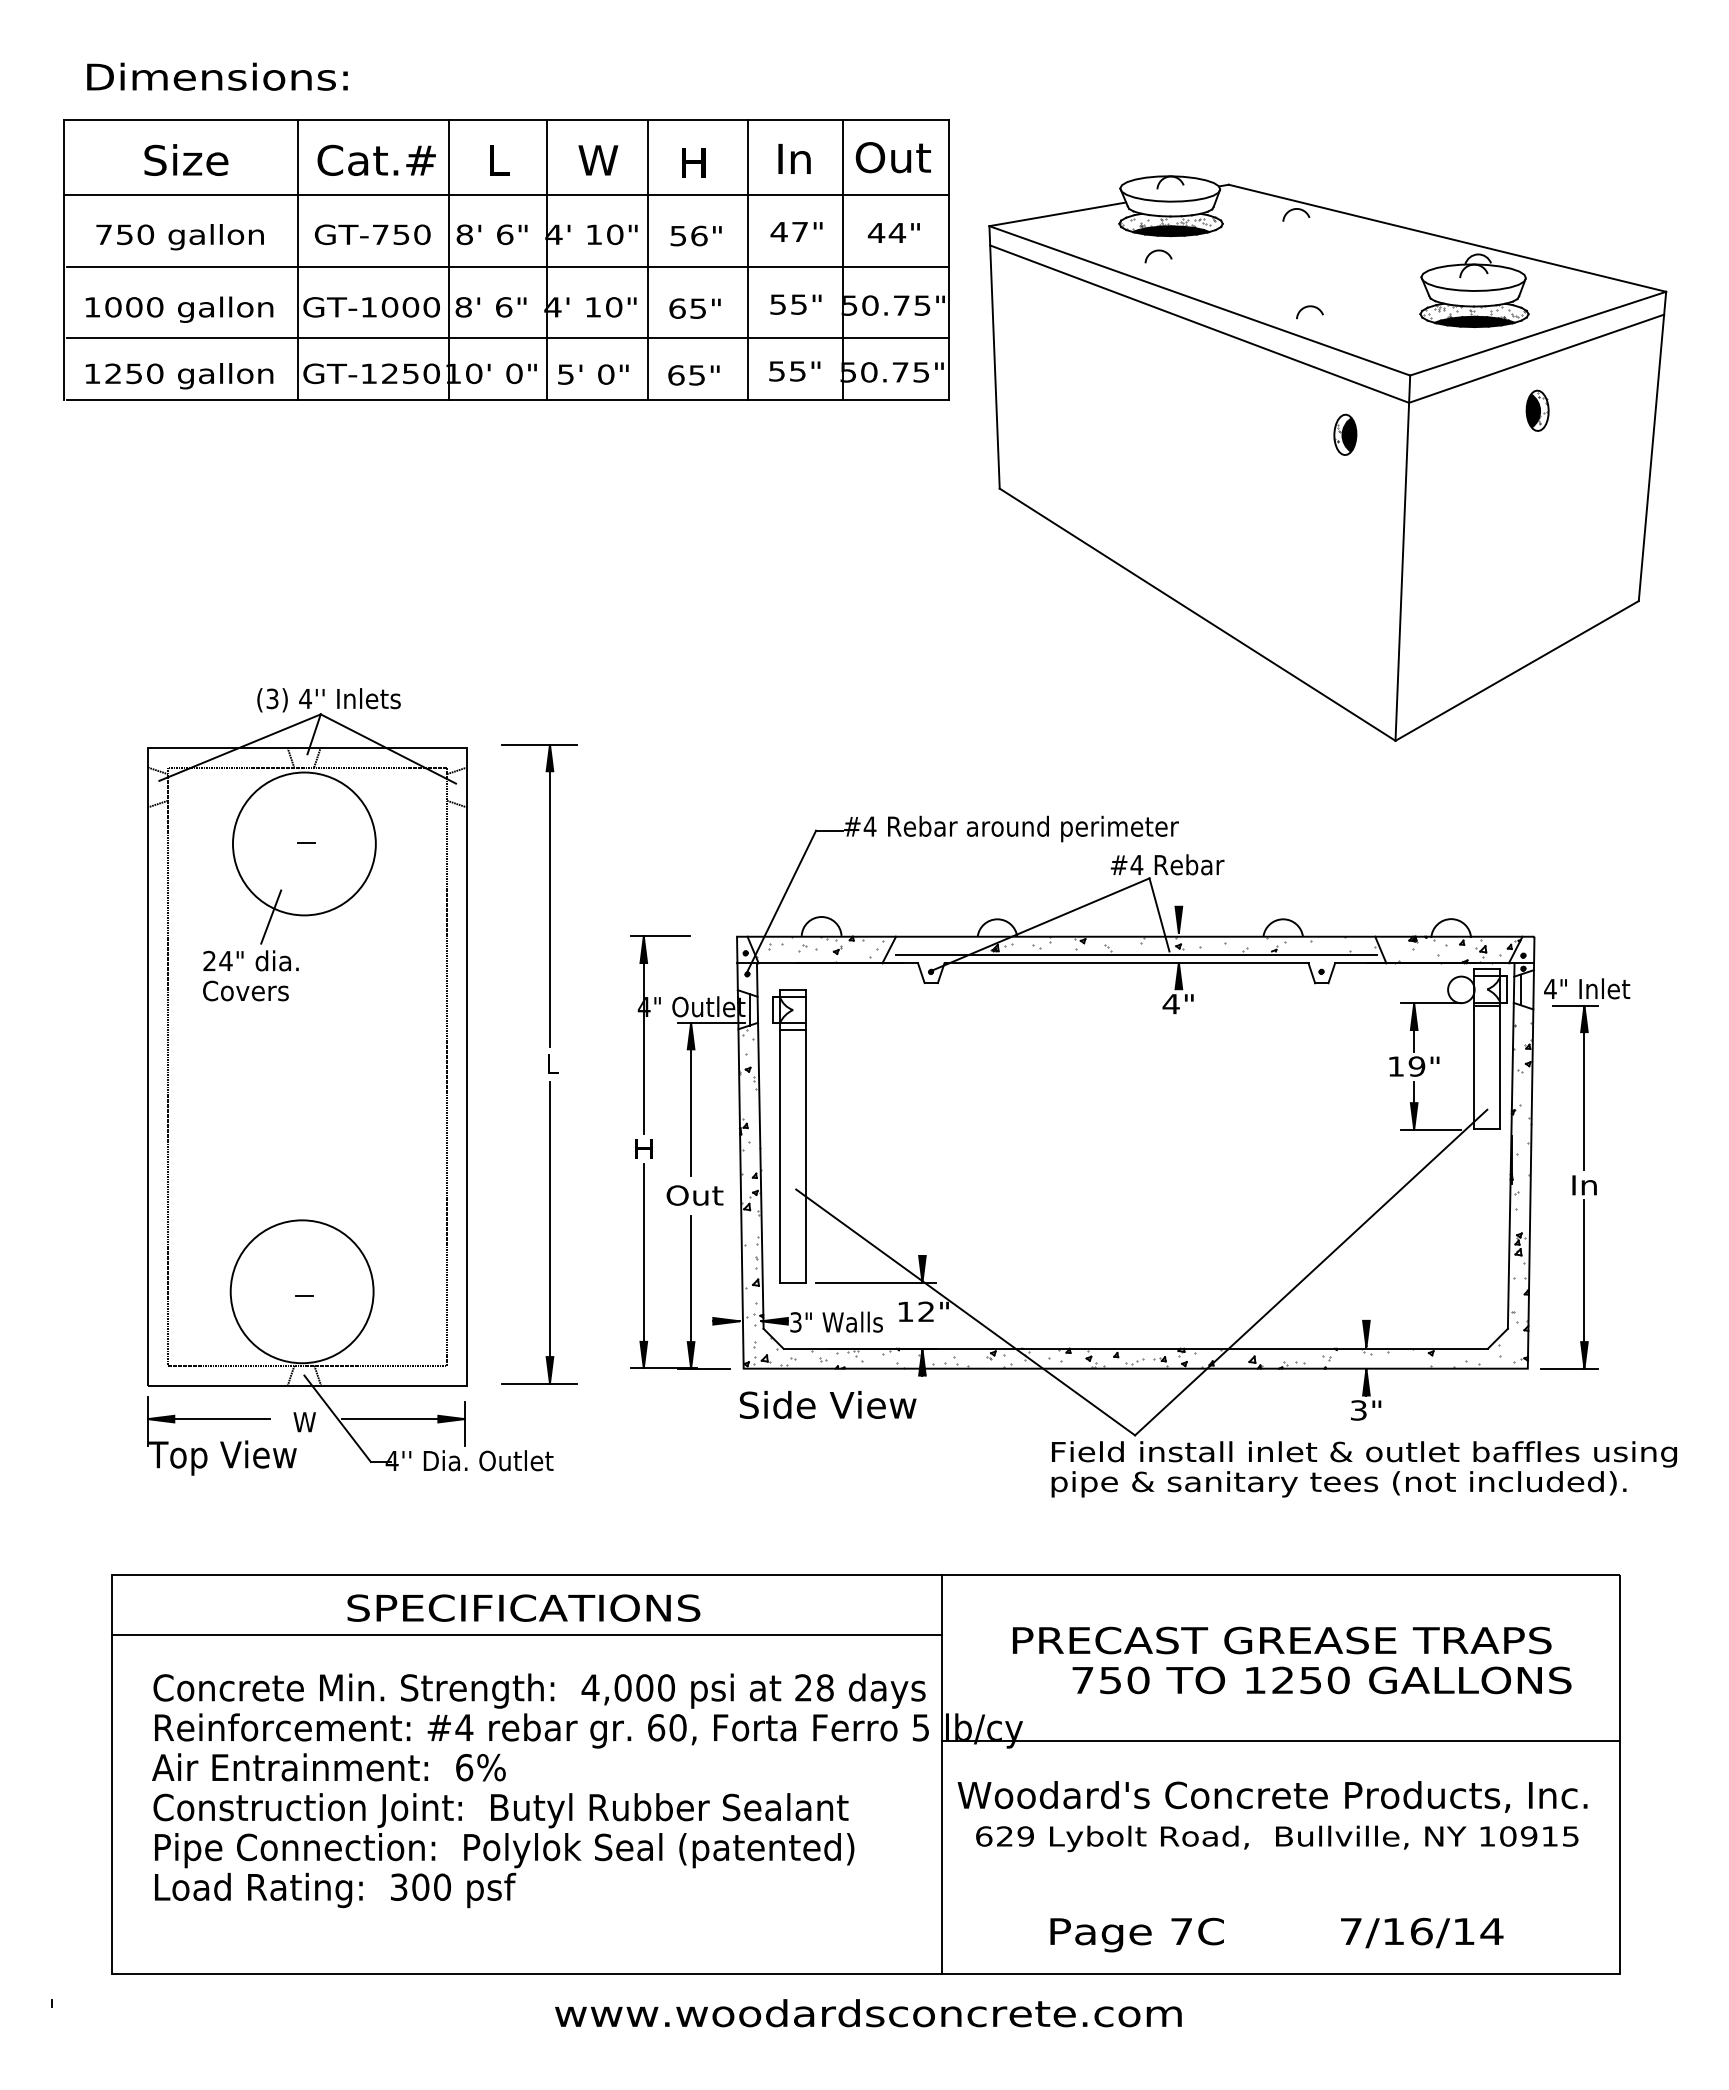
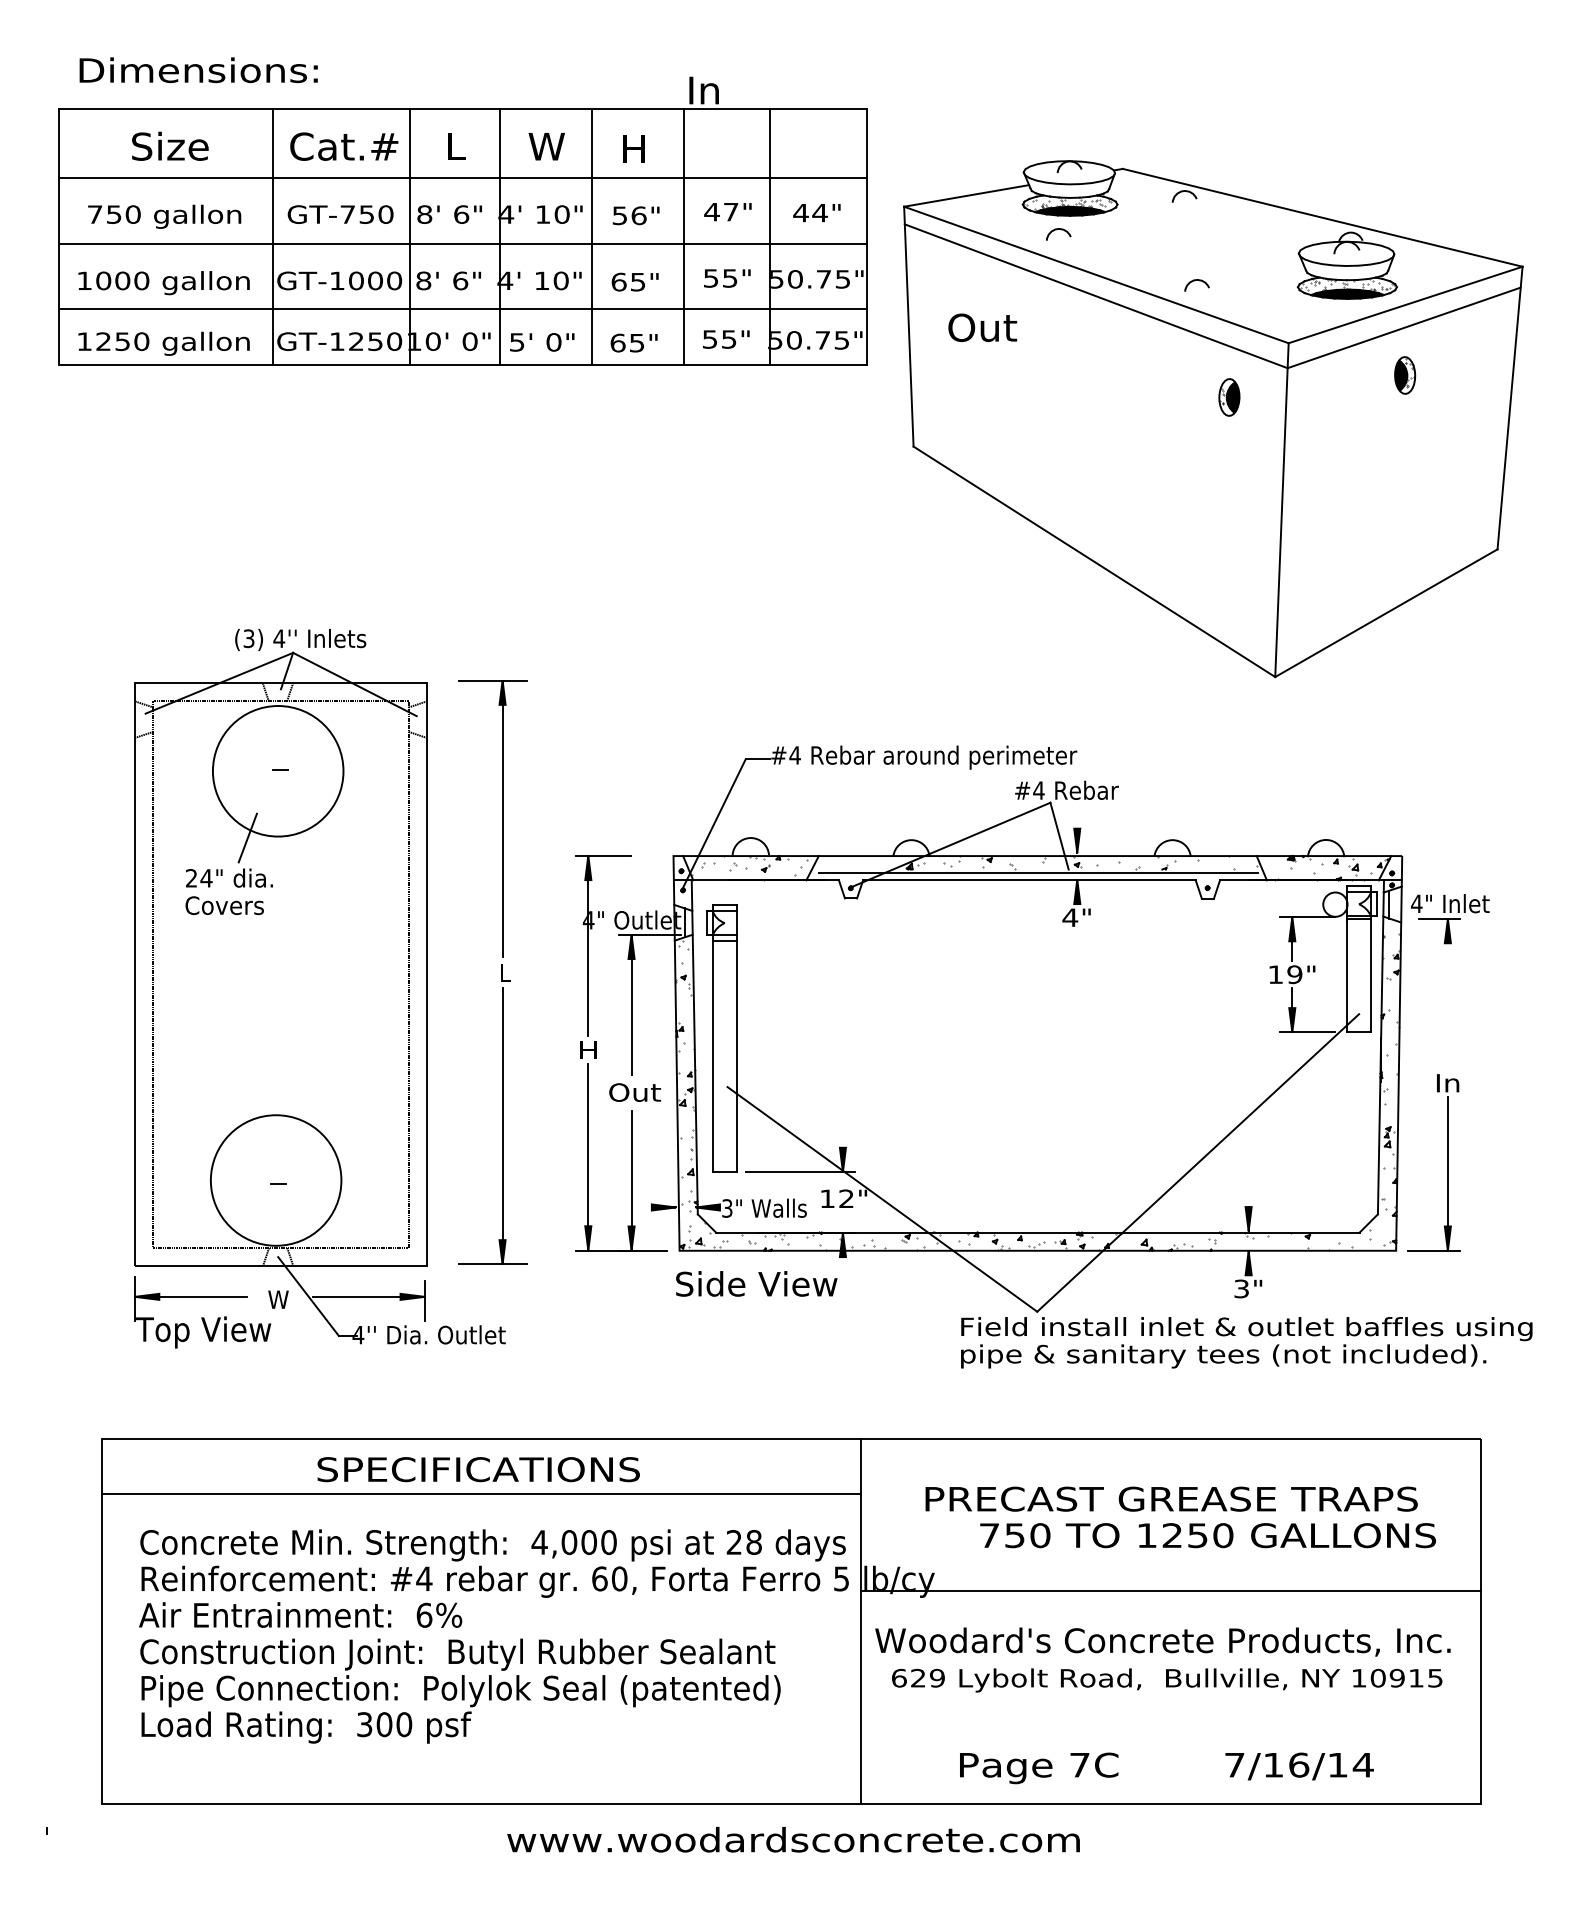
text: (892, 157) -> (981, 327), moved
text: (794, 158) -> (704, 90), moved
line: (1584, 1087) -> (1447, 993), removed

